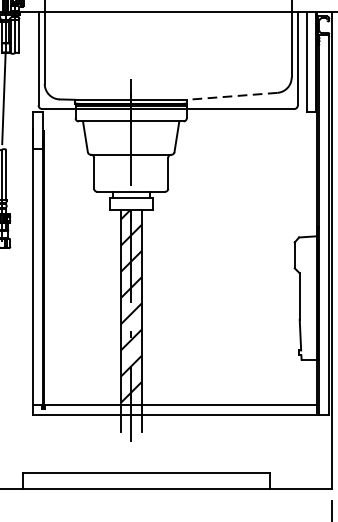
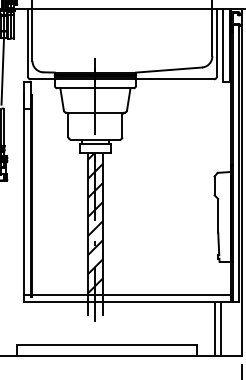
line: (231, 96) -> (168, 70), dashed -> solid
line: (294, 451) -> (214, 328), added
line: (304, 451) -> (221, 328), added

